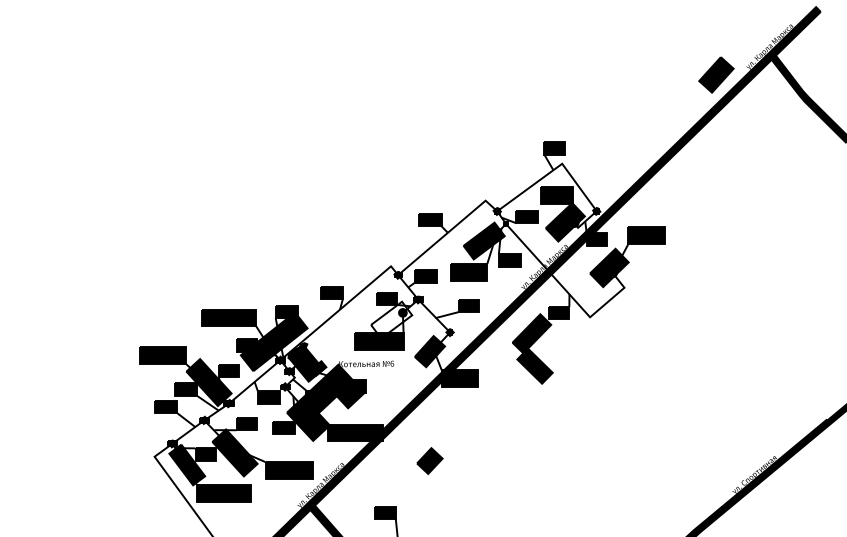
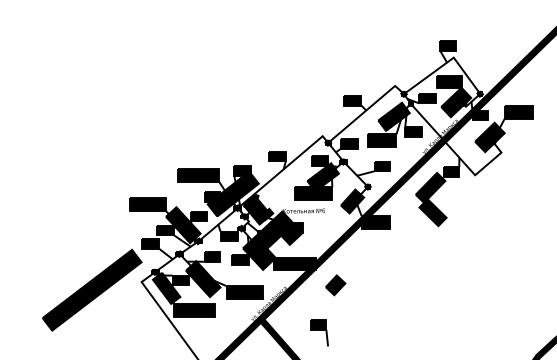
fill: (391, 319) -> (323, 176), added
part: (429, 460) -> (335, 284), moved
part: (89, 467) -> (91, 290), added

